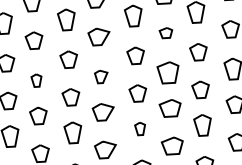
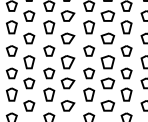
part: (165, 33) -> (107, 38), size x1.67
part: (100, 77) -> (67, 62), size x1.67
part: (36, 80) -> (29, 62), size x1.67
part: (140, 128) -> (89, 94), size x1.67

